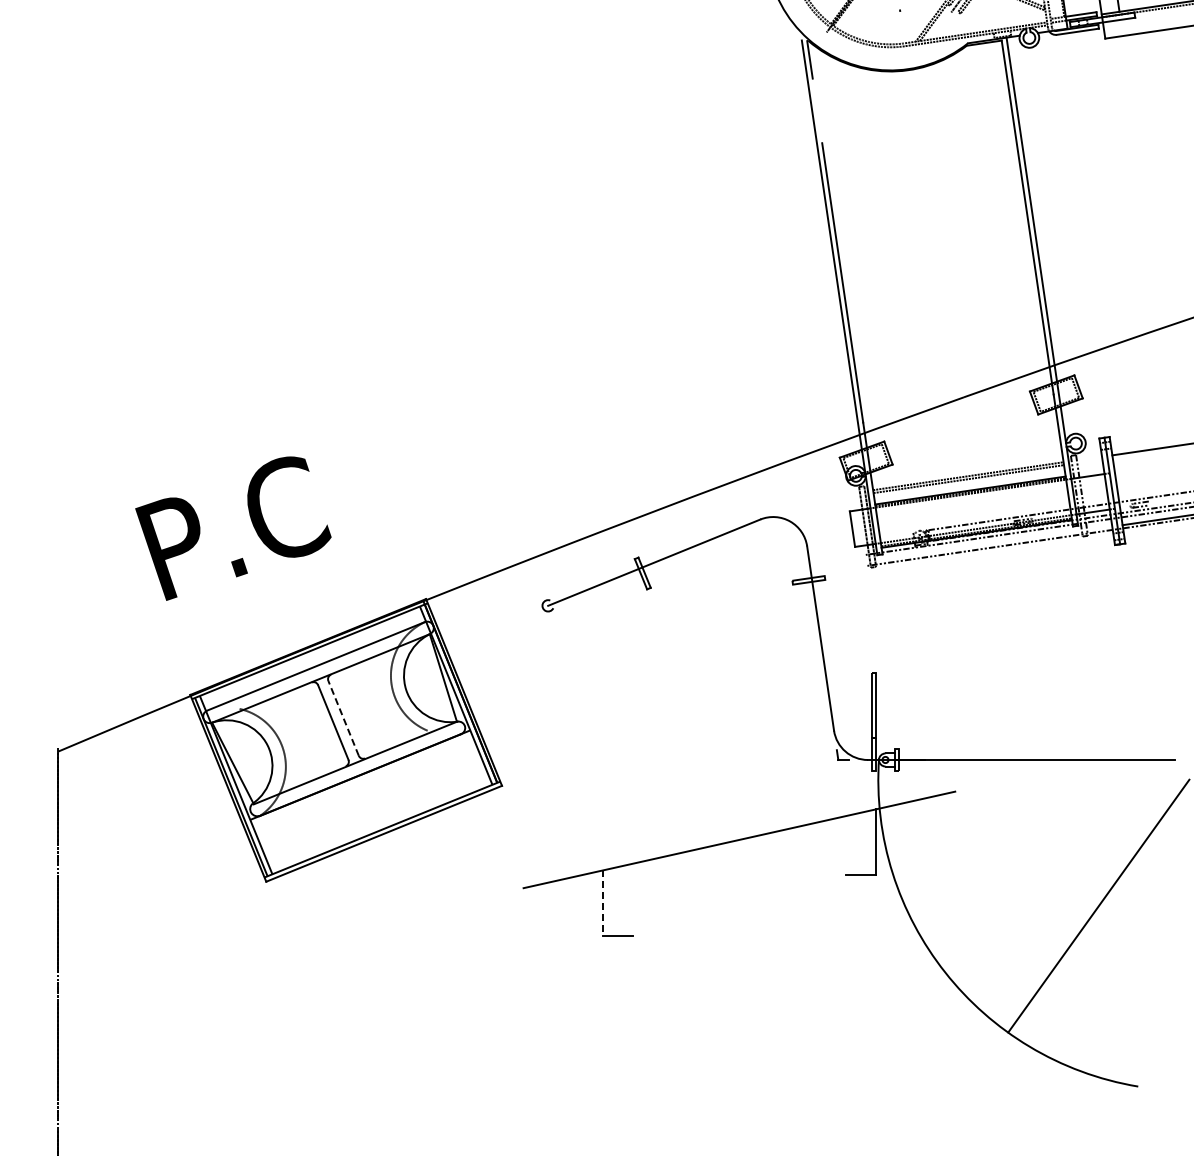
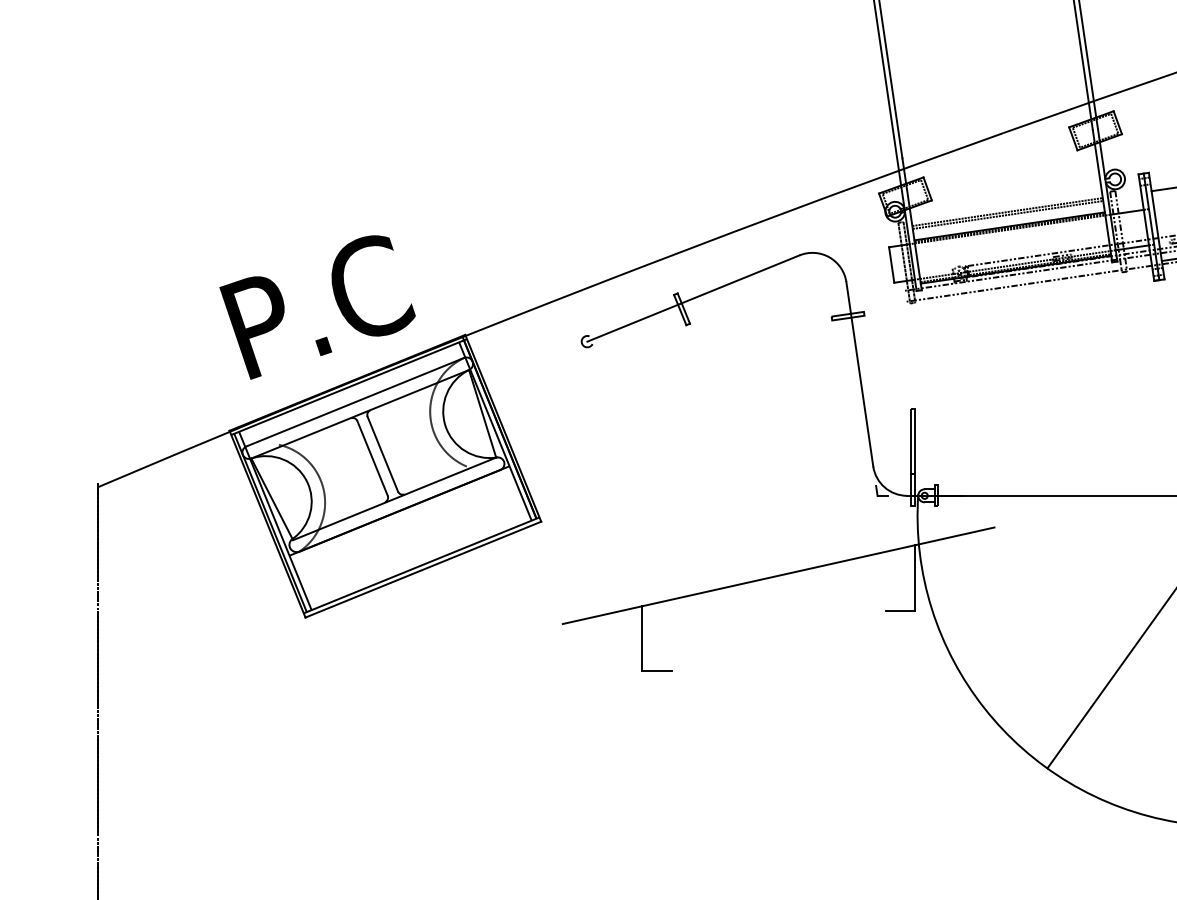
text: (233, 528) -> (317, 307), moved
line: (343, 717) -> (382, 453), dashed -> solid
line: (603, 903) -> (642, 639), dashed -> solid

